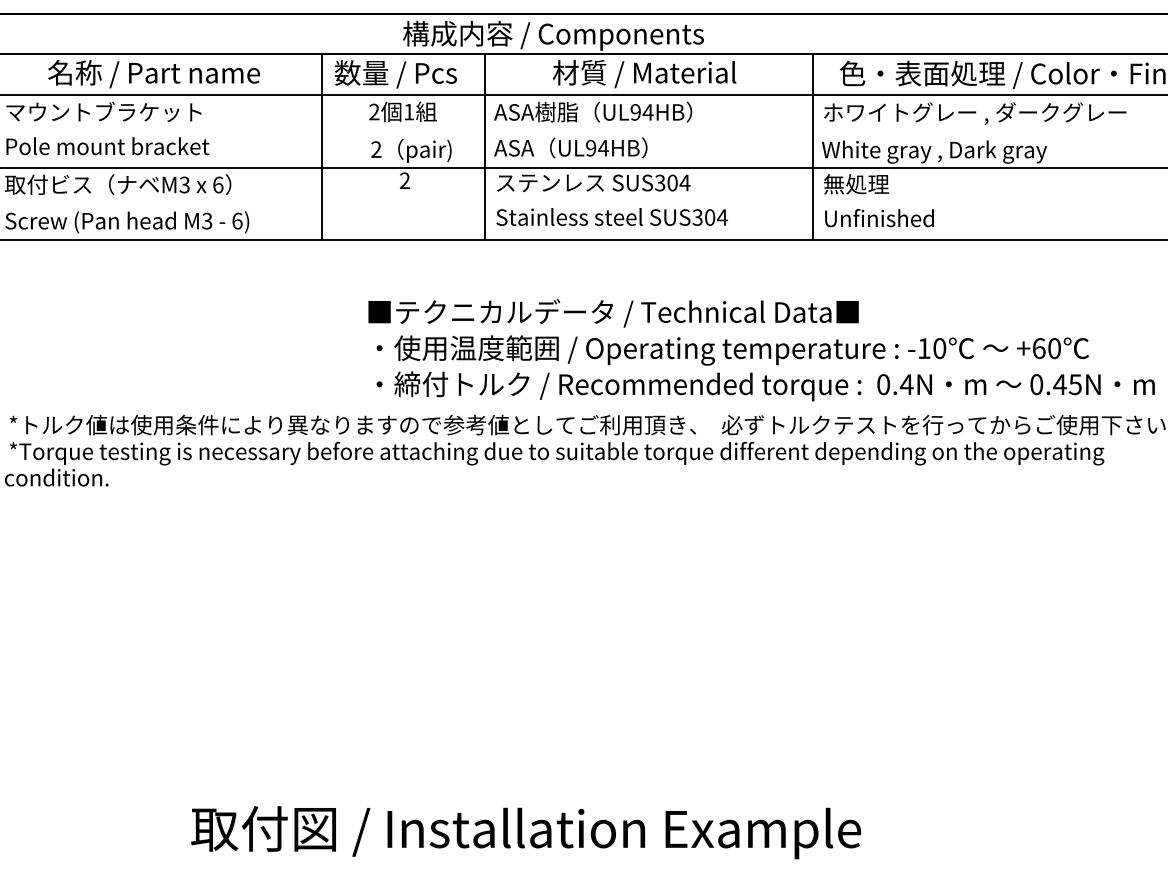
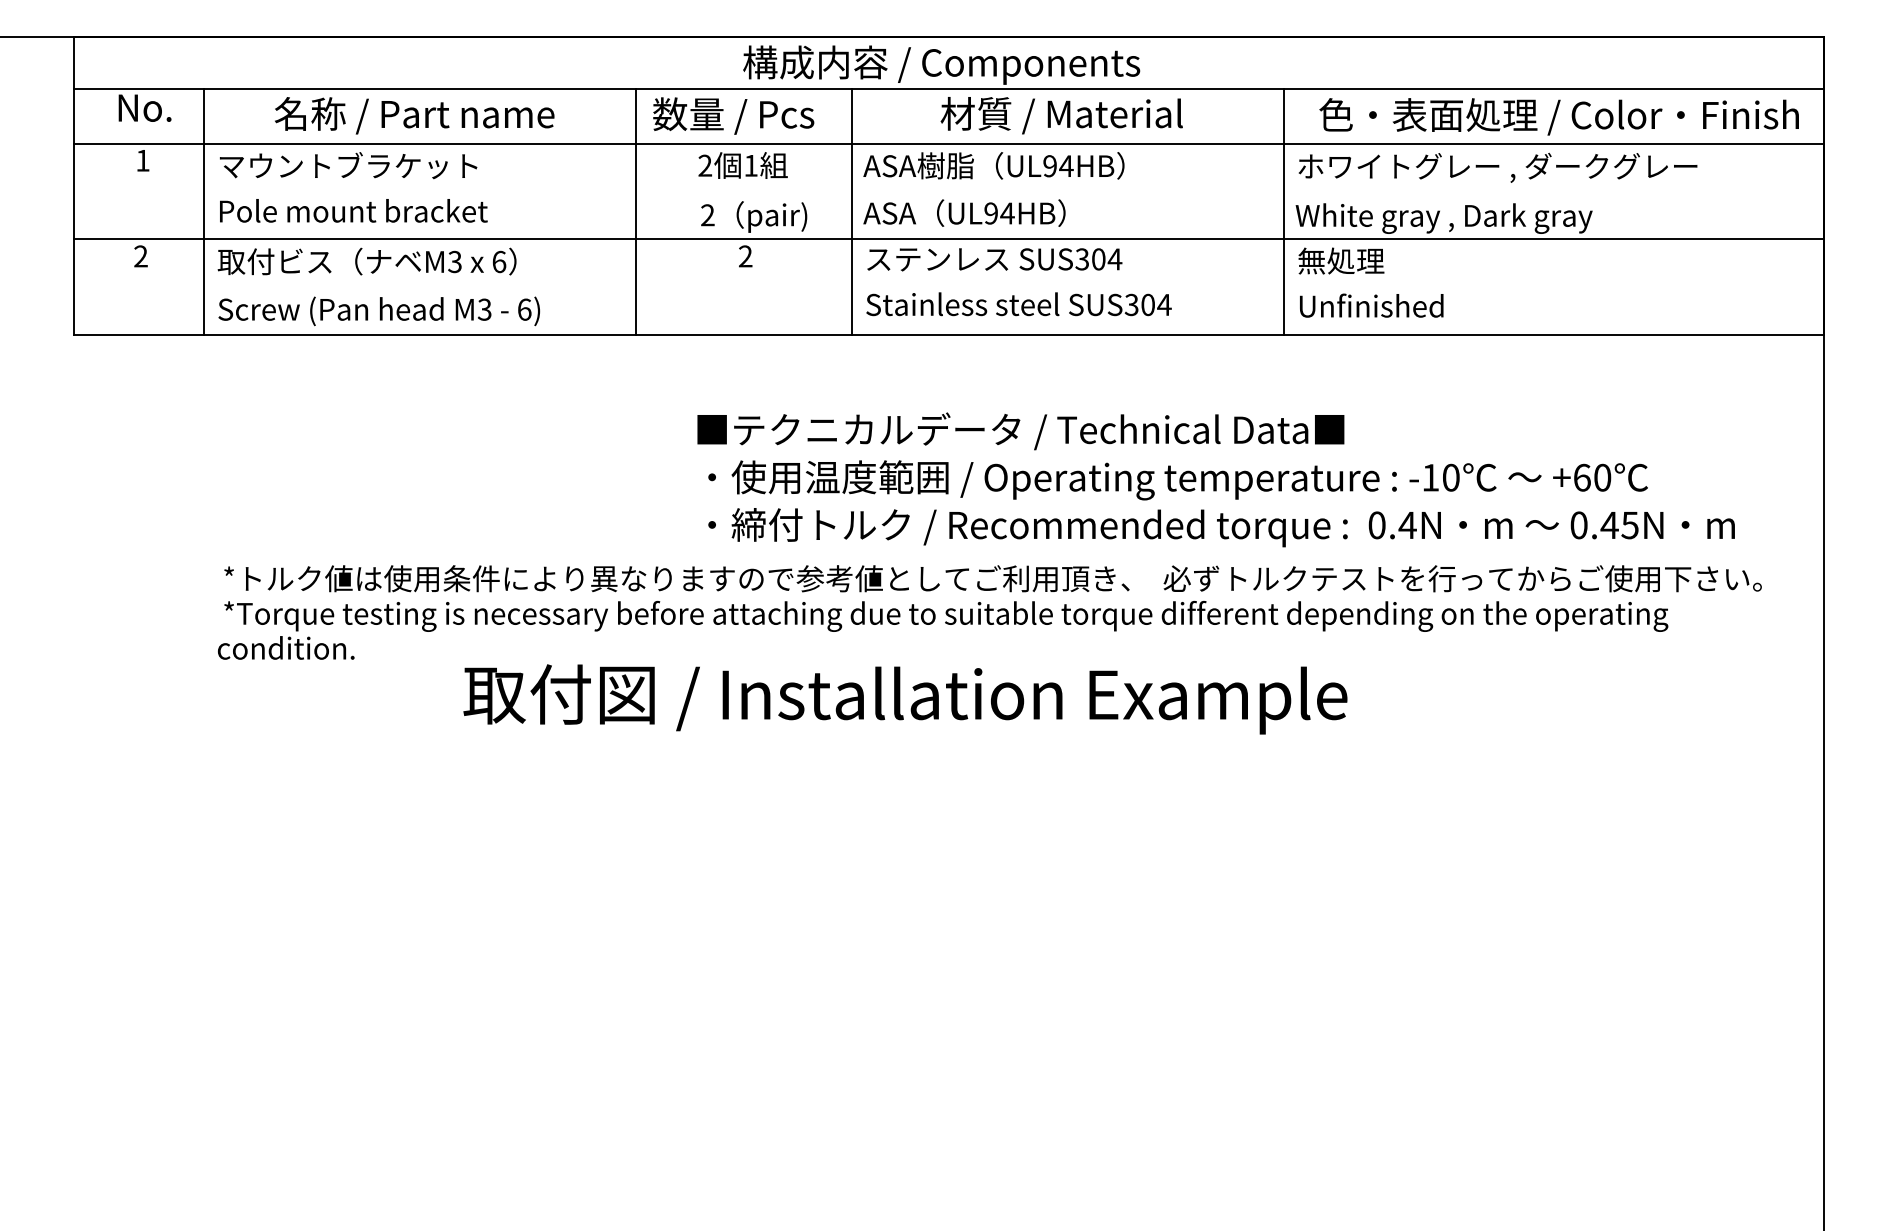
text: (526, 832) -> (905, 699), moved

